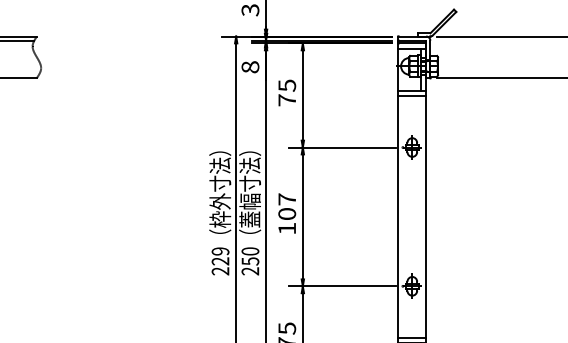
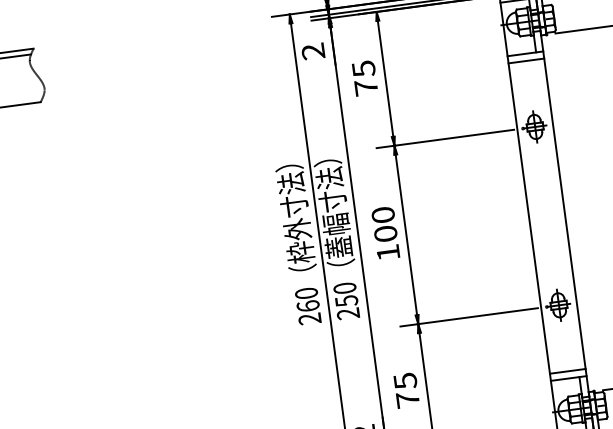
text: (250, 67) -> (313, 51), 8 -> 2
text: (287, 199) -> (383, 215), 107 -> 100
text: (220, 256) -> (307, 299), 229 -> 260

